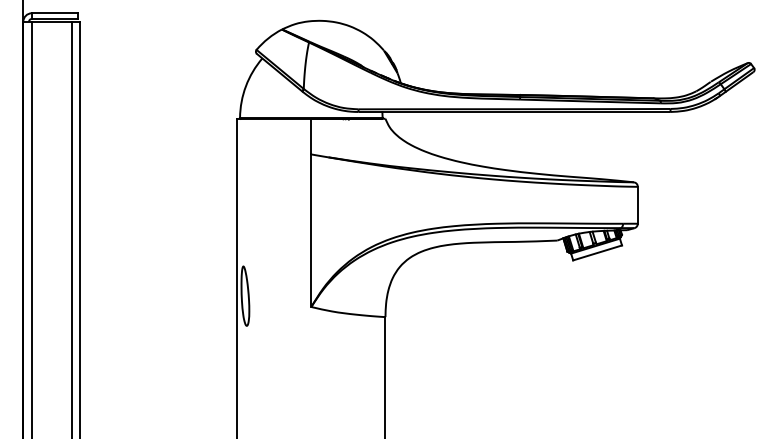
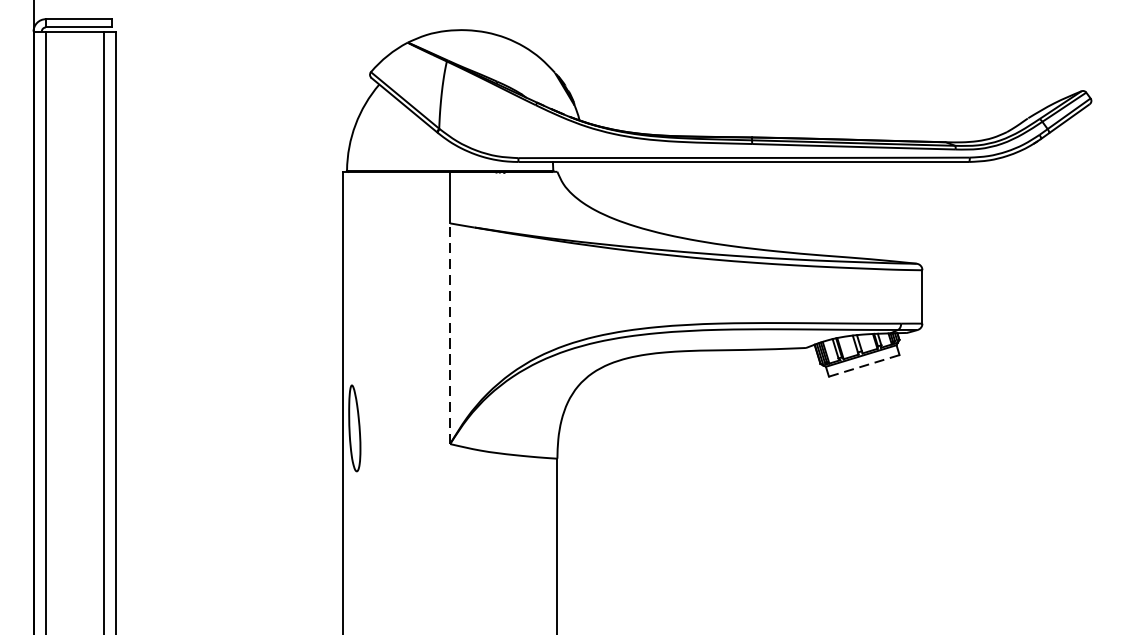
line: (311, 230) -> (450, 333), solid -> dashed
line: (597, 252) -> (864, 365), solid -> dashed

